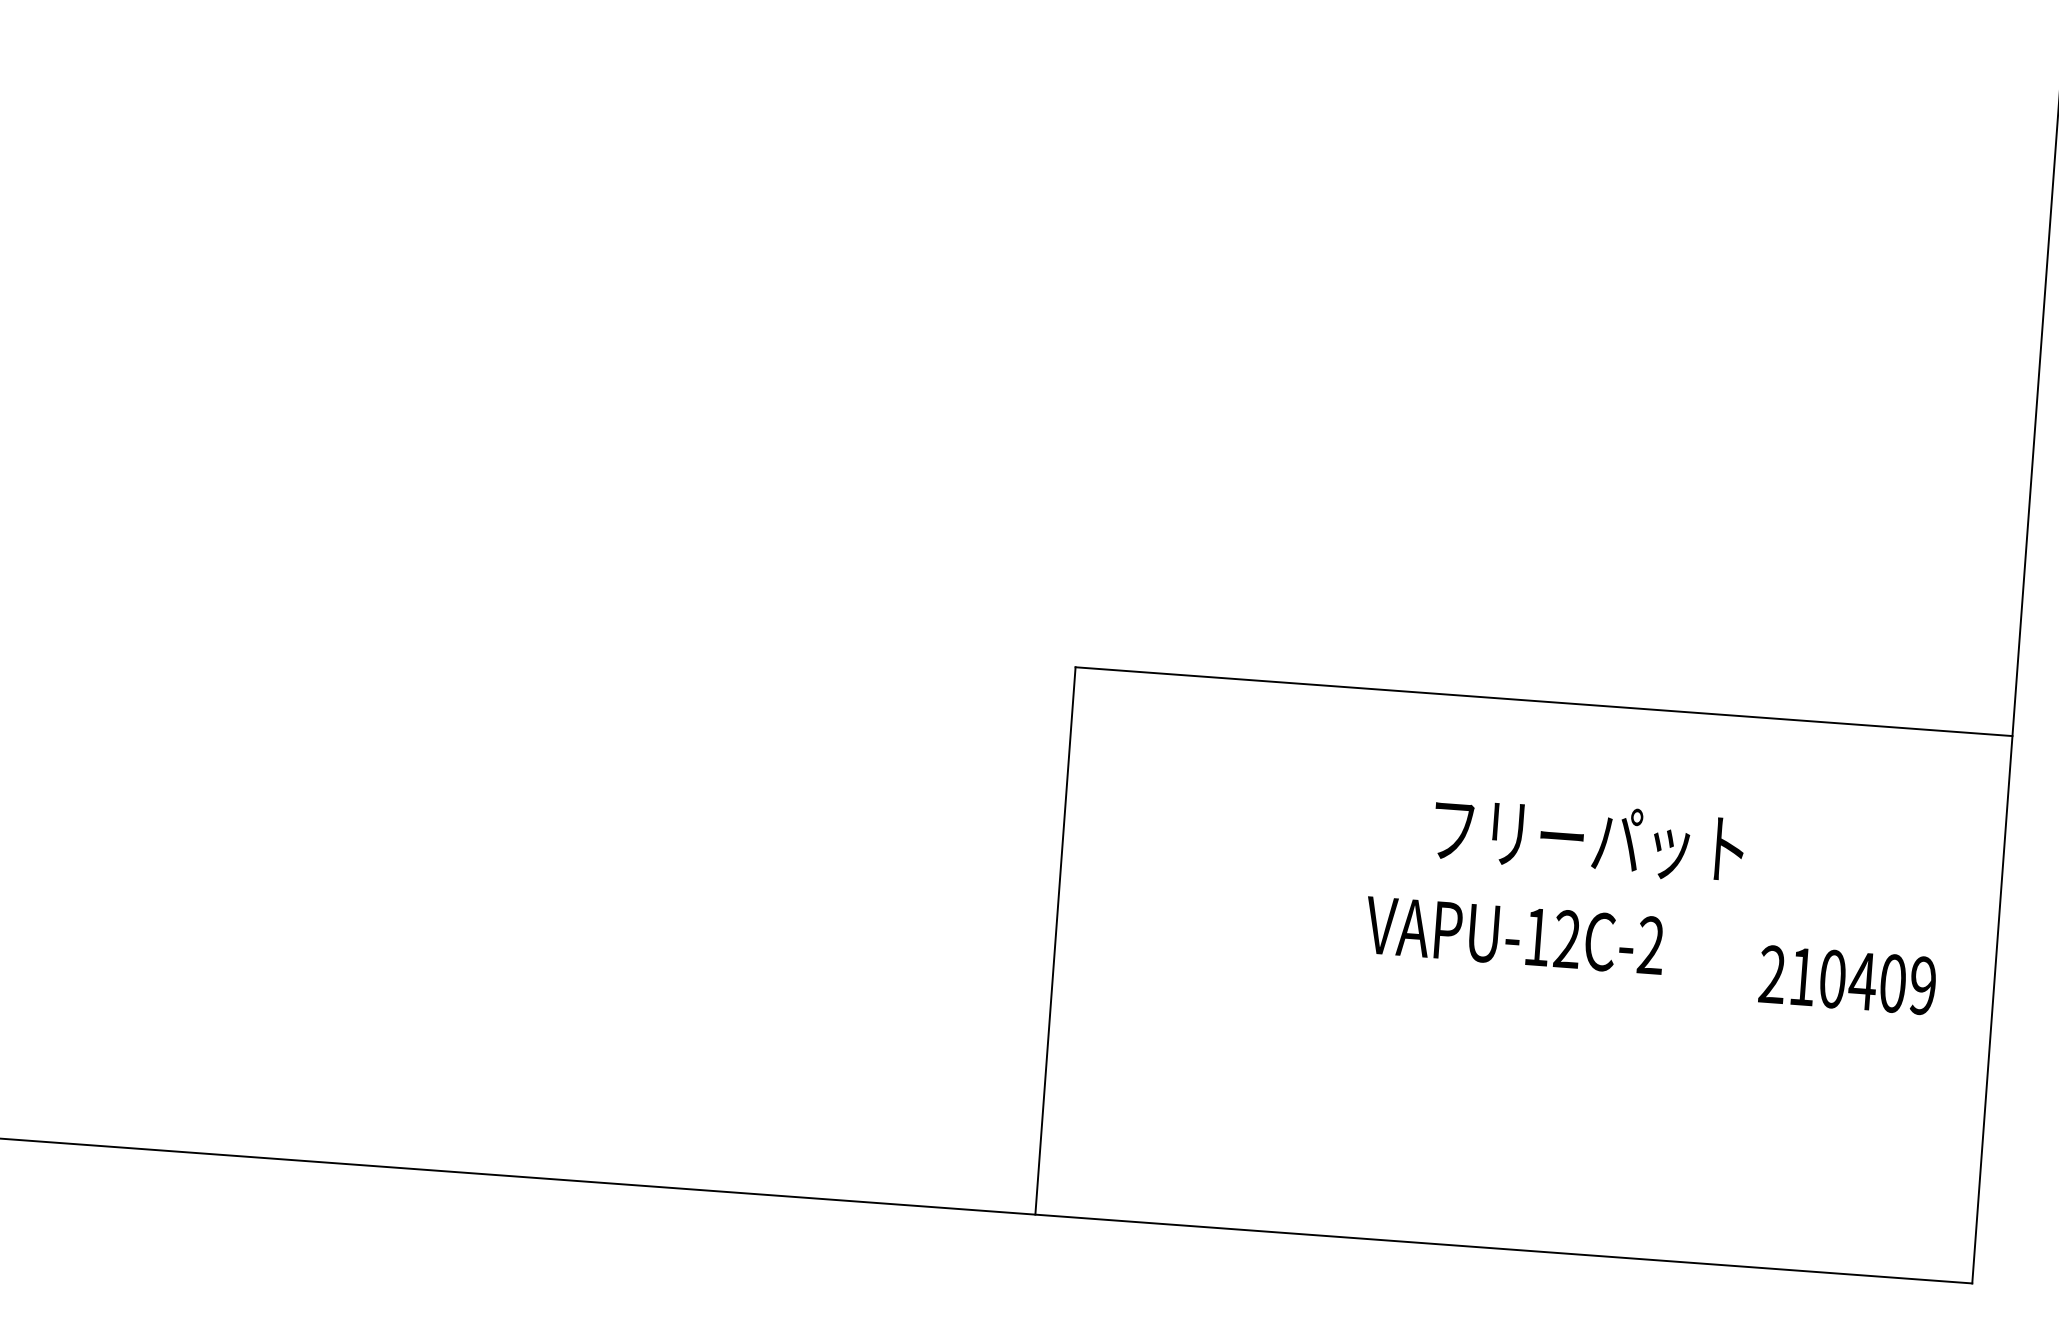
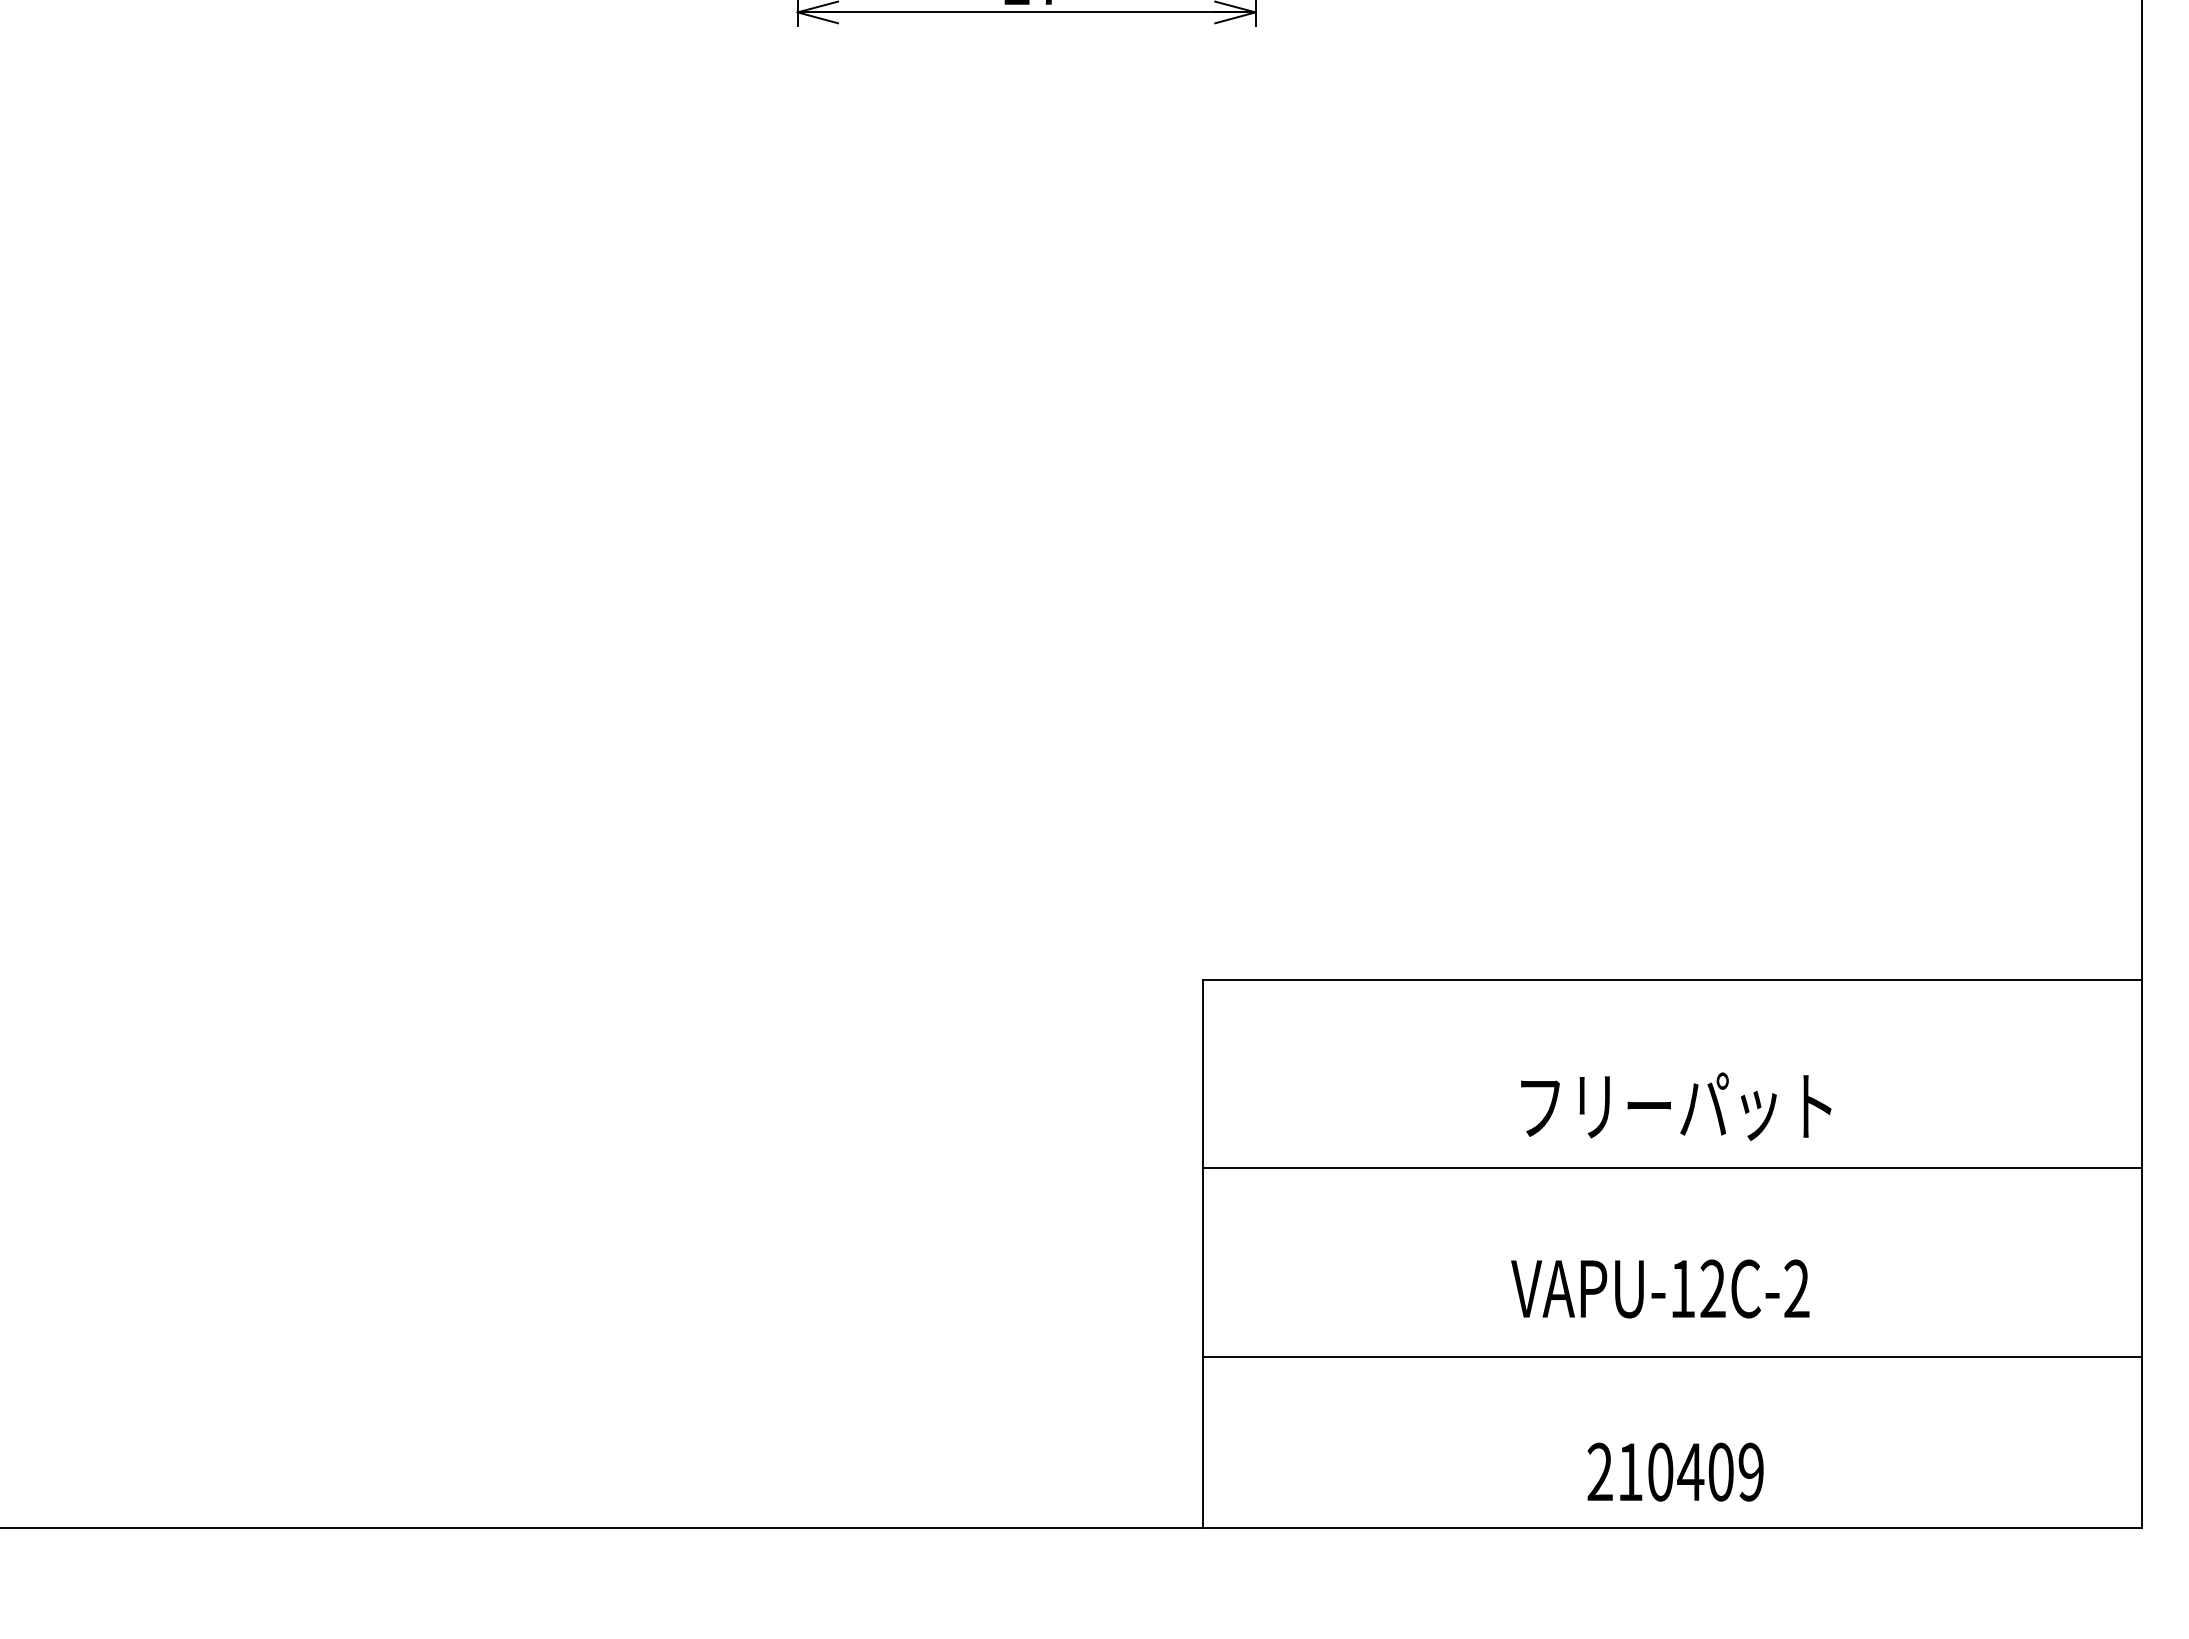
text: (1589, 839) -> (1676, 1106), moved
line: (1530, 890) -> (1672, 1168), added
text: (1514, 935) -> (1660, 1288), moved
text: (1847, 979) -> (1675, 1471), moved
line: (1516, 1077) -> (1672, 1356), added

